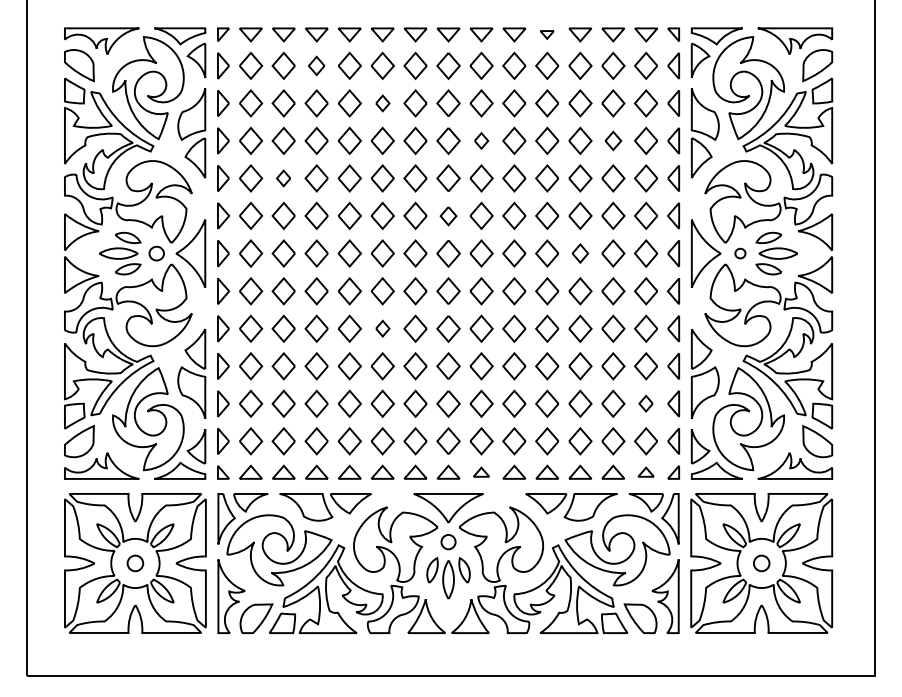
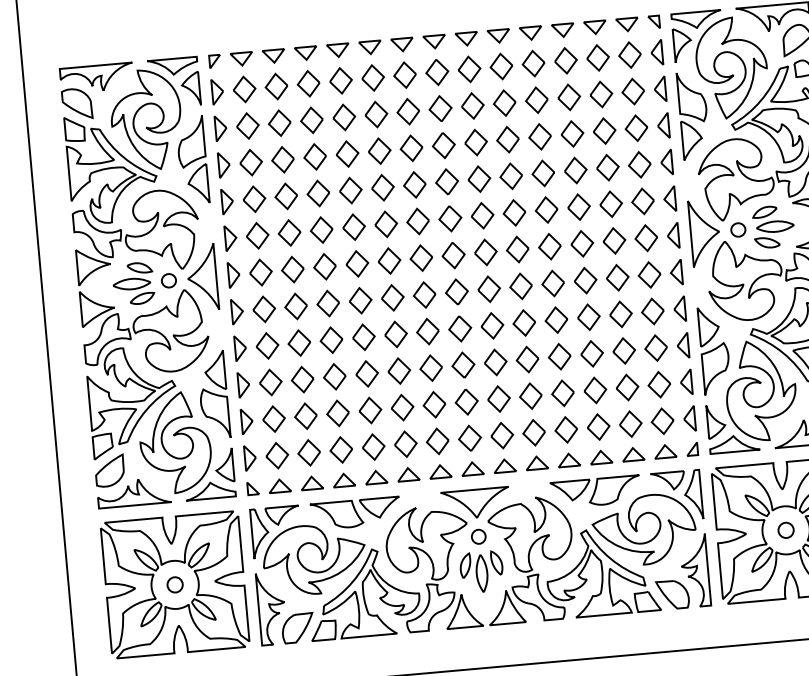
part: (546, 34) -> (530, 33), size x1.67
part: (316, 65) -> (308, 83), size x1.43
part: (382, 103) -> (376, 114), size x1.67
part: (481, 140) -> (475, 142), size x1.67
part: (613, 140) -> (604, 130), size x1.43
part: (283, 178) -> (286, 196), size x1.67
part: (448, 216) -> (450, 219), size x1.43
part: (580, 253) -> (582, 243), size x1.43
part: (740, 253) -> (738, 229), size x1.43
part: (382, 328) -> (395, 334), size x1.67
part: (645, 403) -> (658, 384), size x1.67
part: (481, 471) -> (504, 465), size x1.43
part: (645, 471) -> (664, 450), size x1.43

